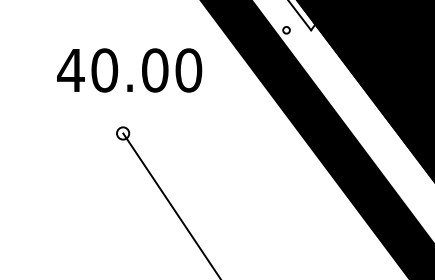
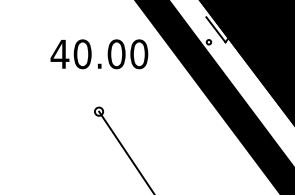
text: (129, 70) -> (99, 54), moved

